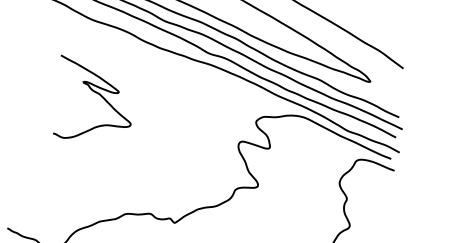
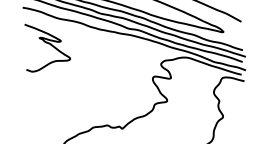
curve: (96, 95) -> (48, 44), moved

